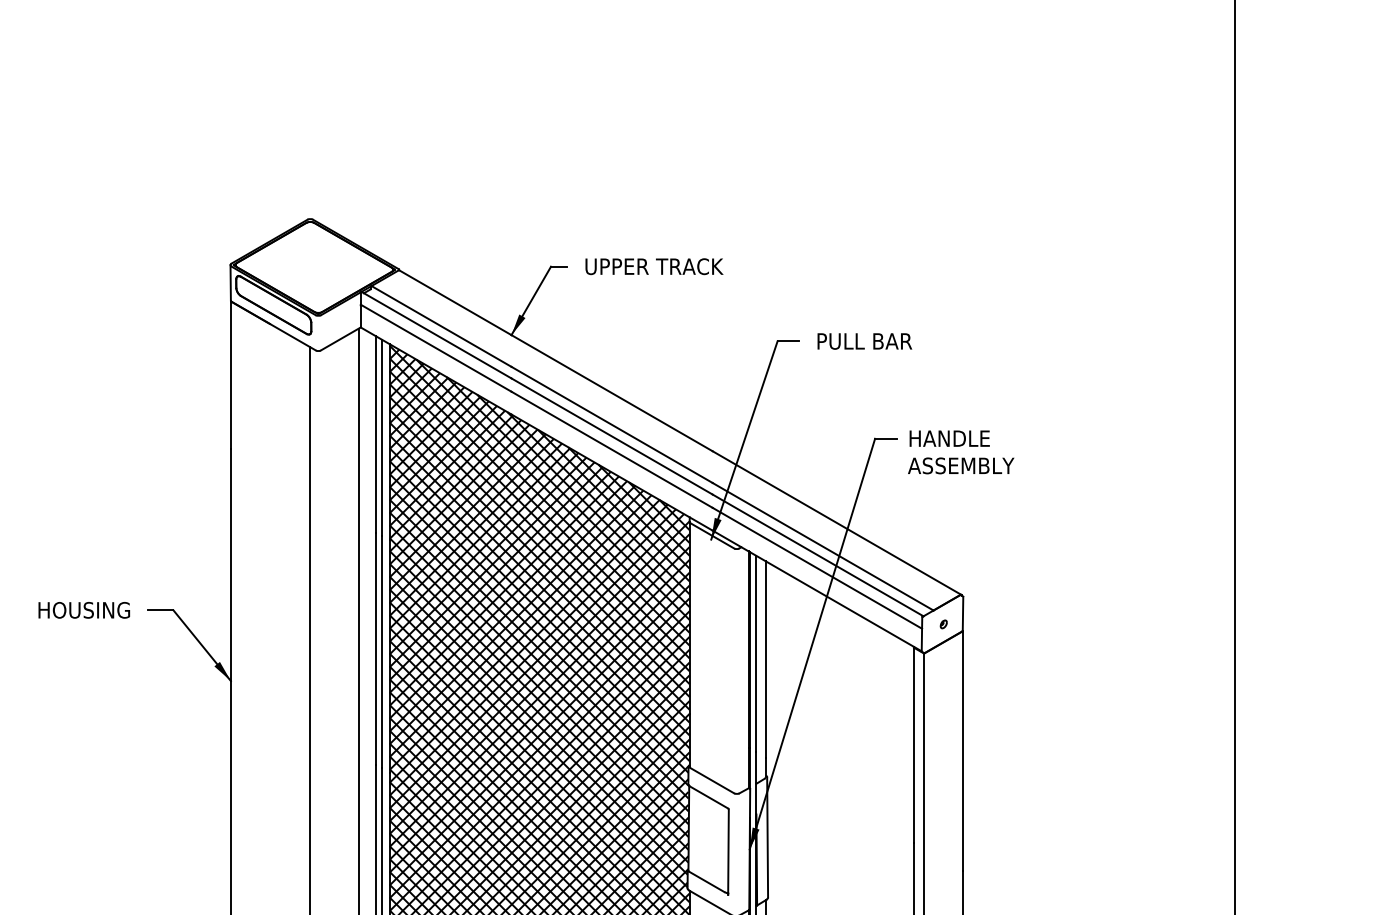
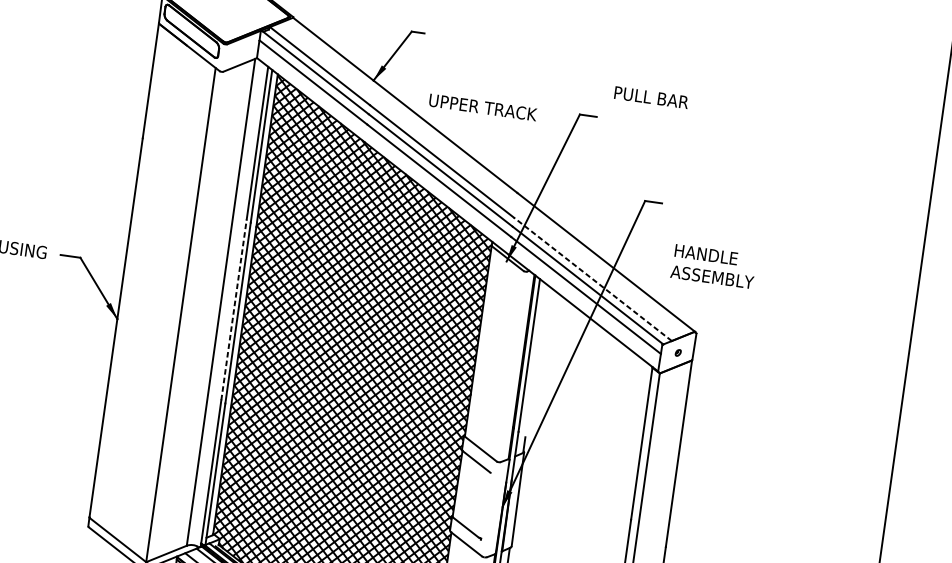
text: (654, 266) -> (483, 107), moved
text: (864, 341) -> (651, 97), moved
text: (961, 452) -> (713, 266), moved
line: (823, 546) -> (593, 279), solid -> dashed
line: (376, 648) -> (234, 309), solid -> dashed
line: (766, 659) -> (536, 360), removed
line: (728, 851) -> (485, 506), removed

